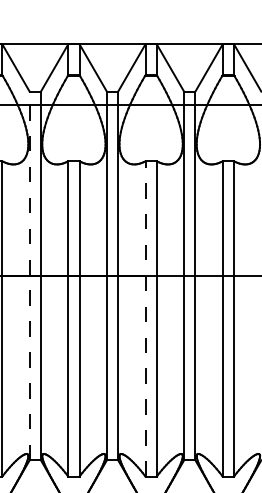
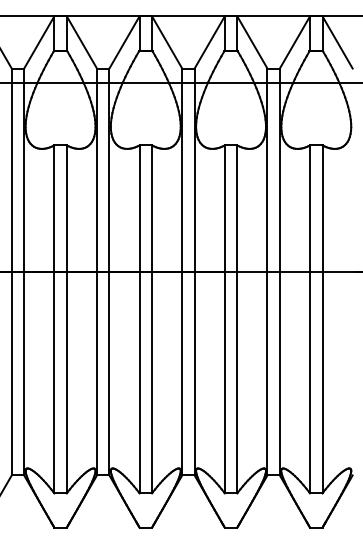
line: (29, 275) -> (96, 271), dashed -> solid
line: (145, 318) -> (224, 318), dashed -> solid

